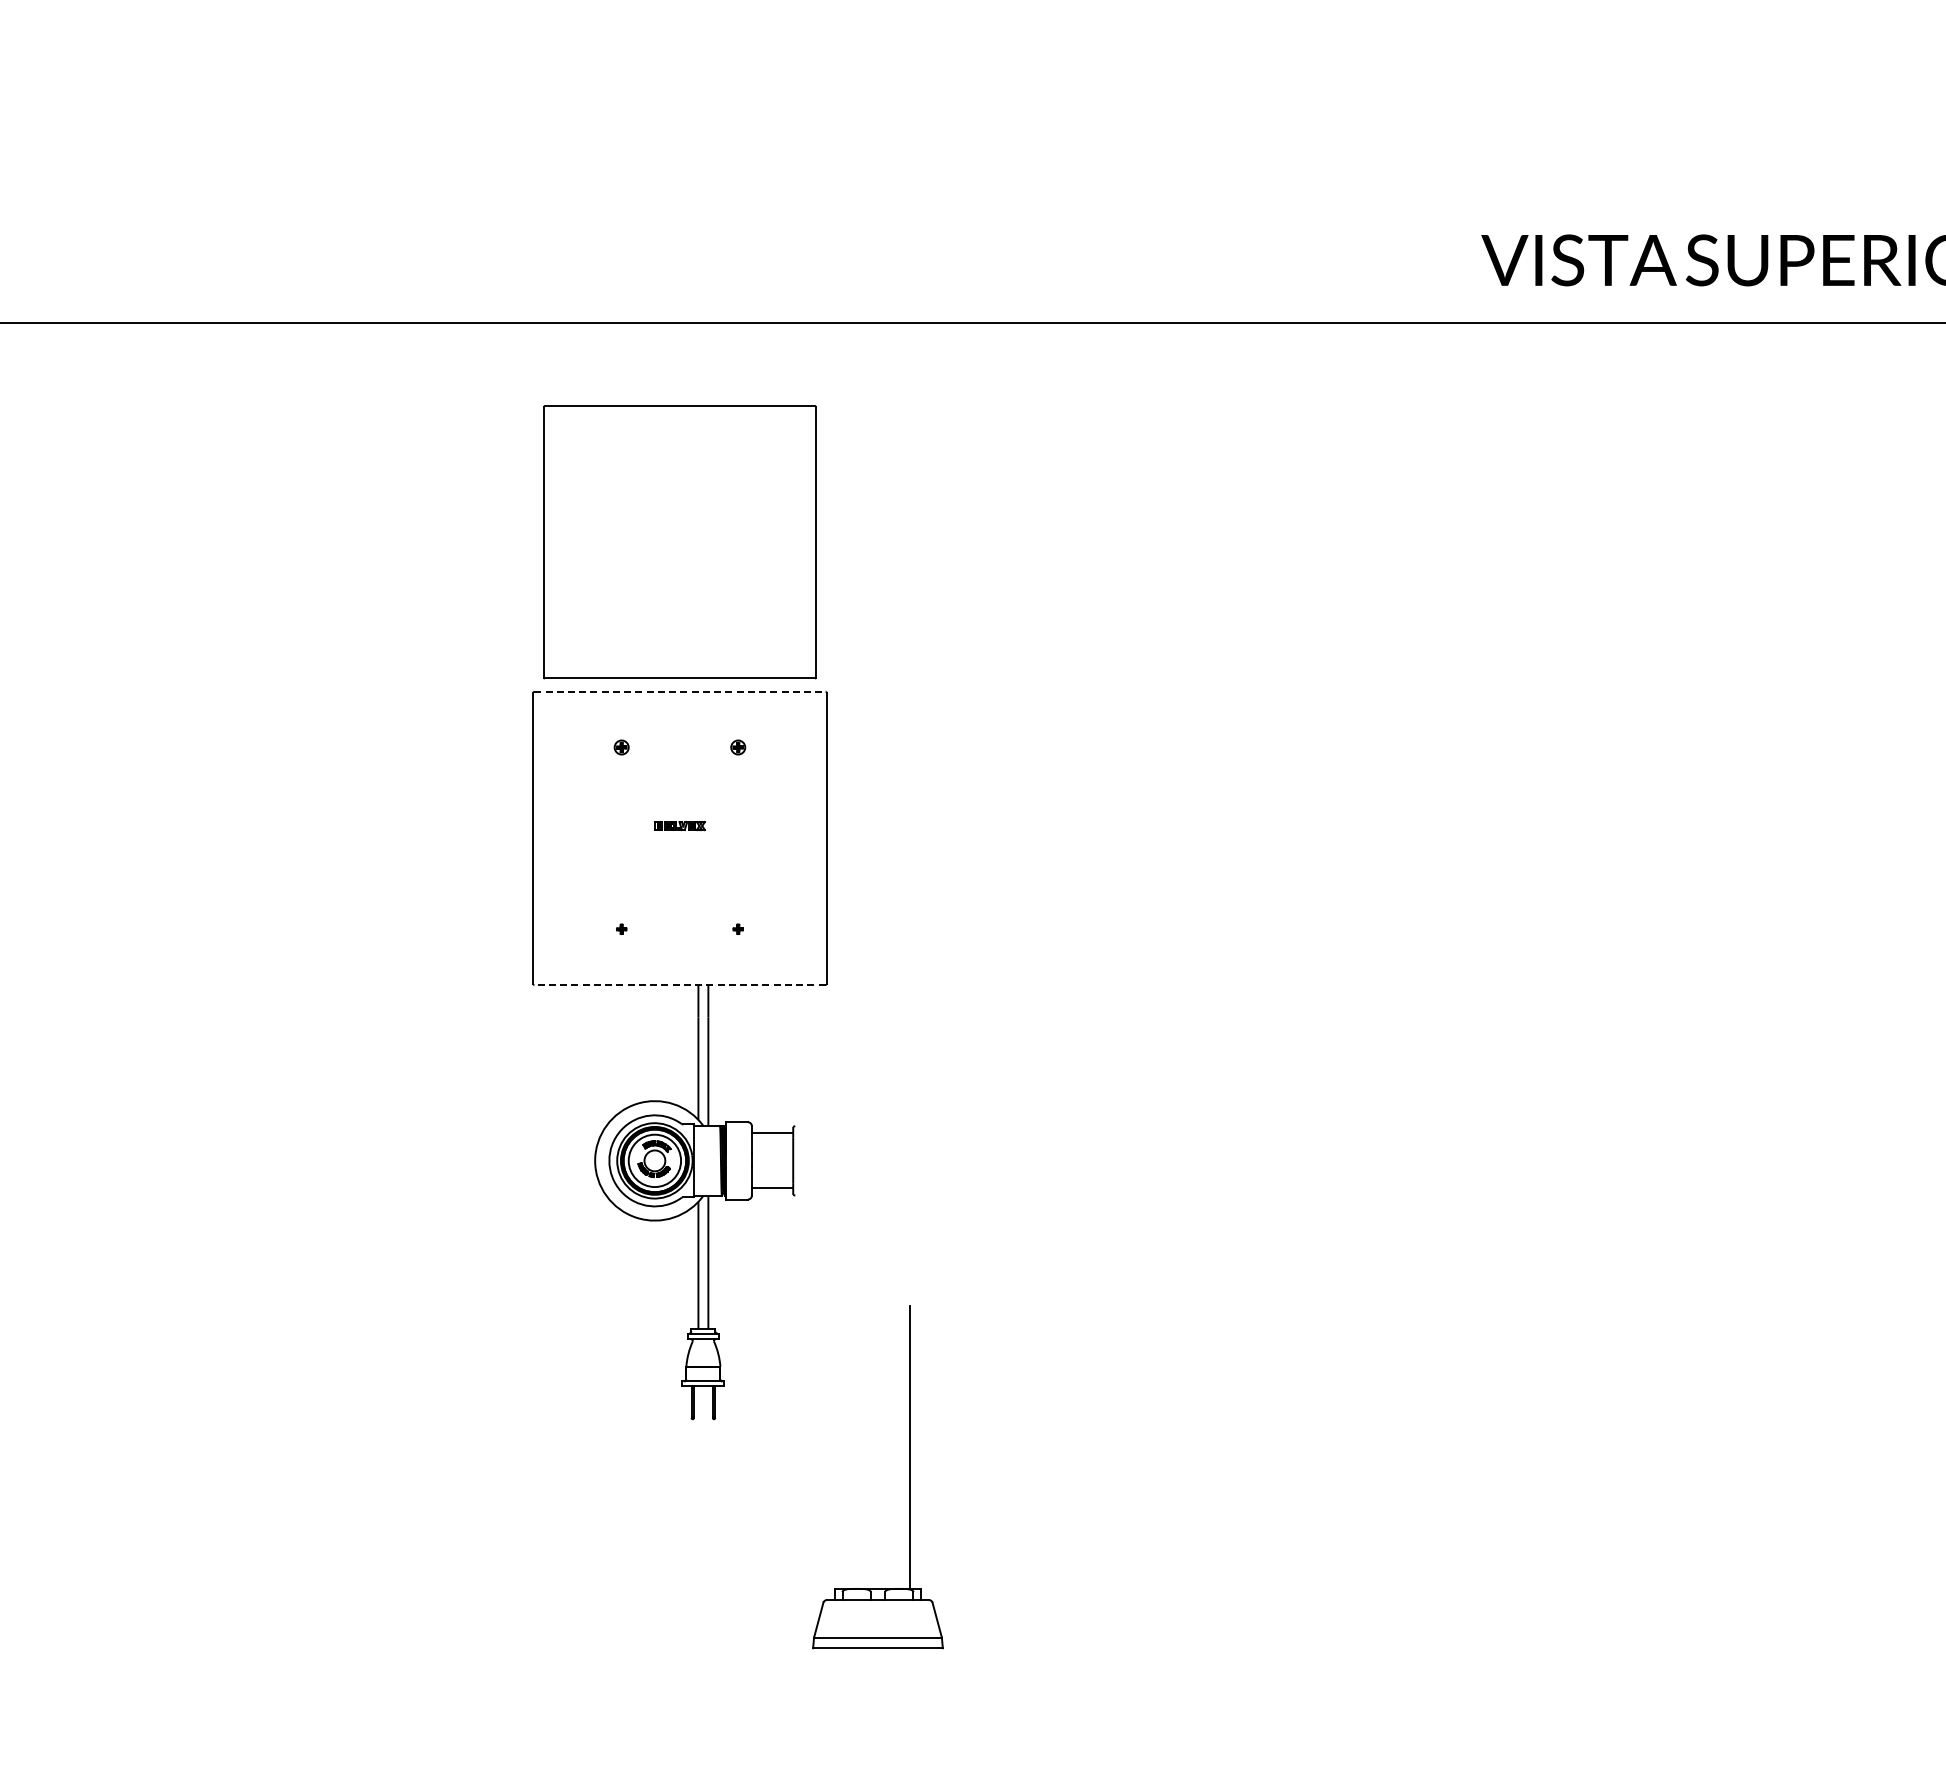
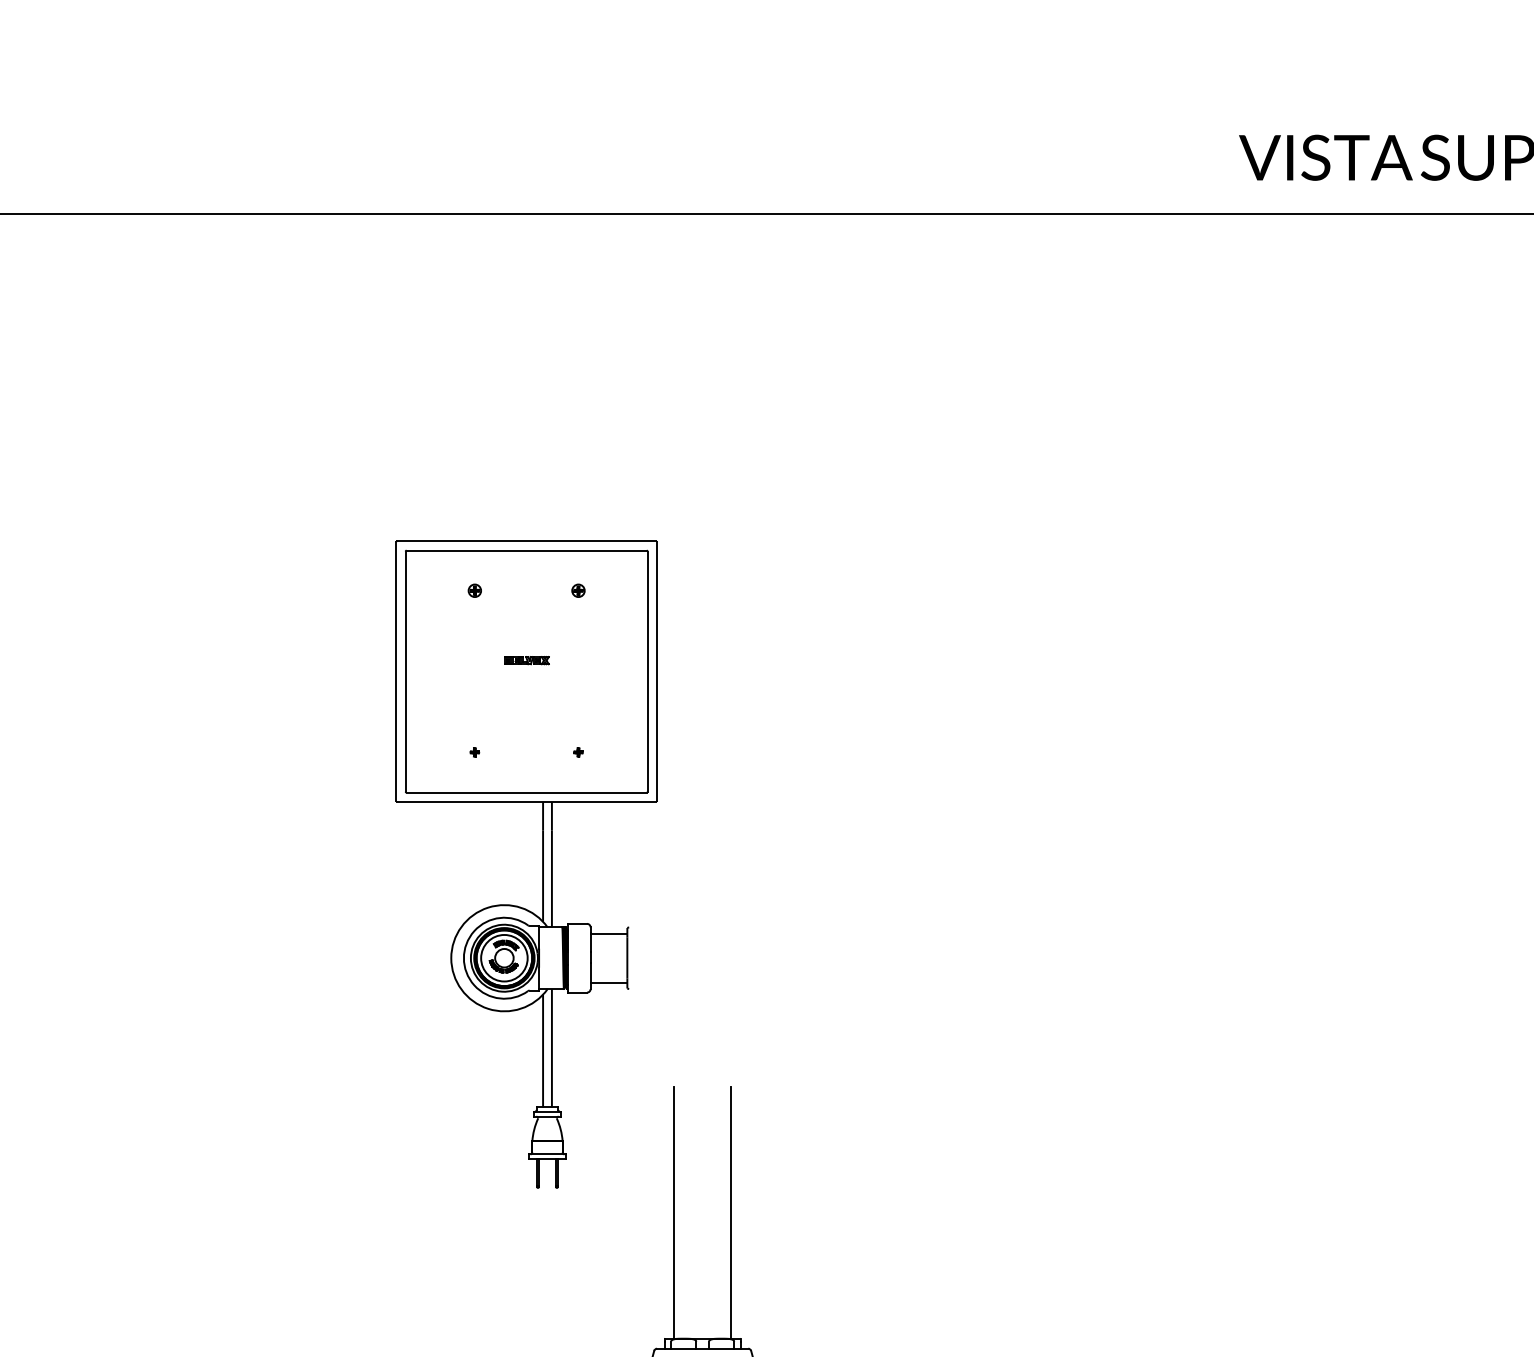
part: (679, 542) -> (526, 671), moved
line: (679, 691) -> (526, 541), dashed -> solid
line: (679, 985) -> (526, 802), dashed -> solid
line: (846, 1446) -> (674, 1212), added

